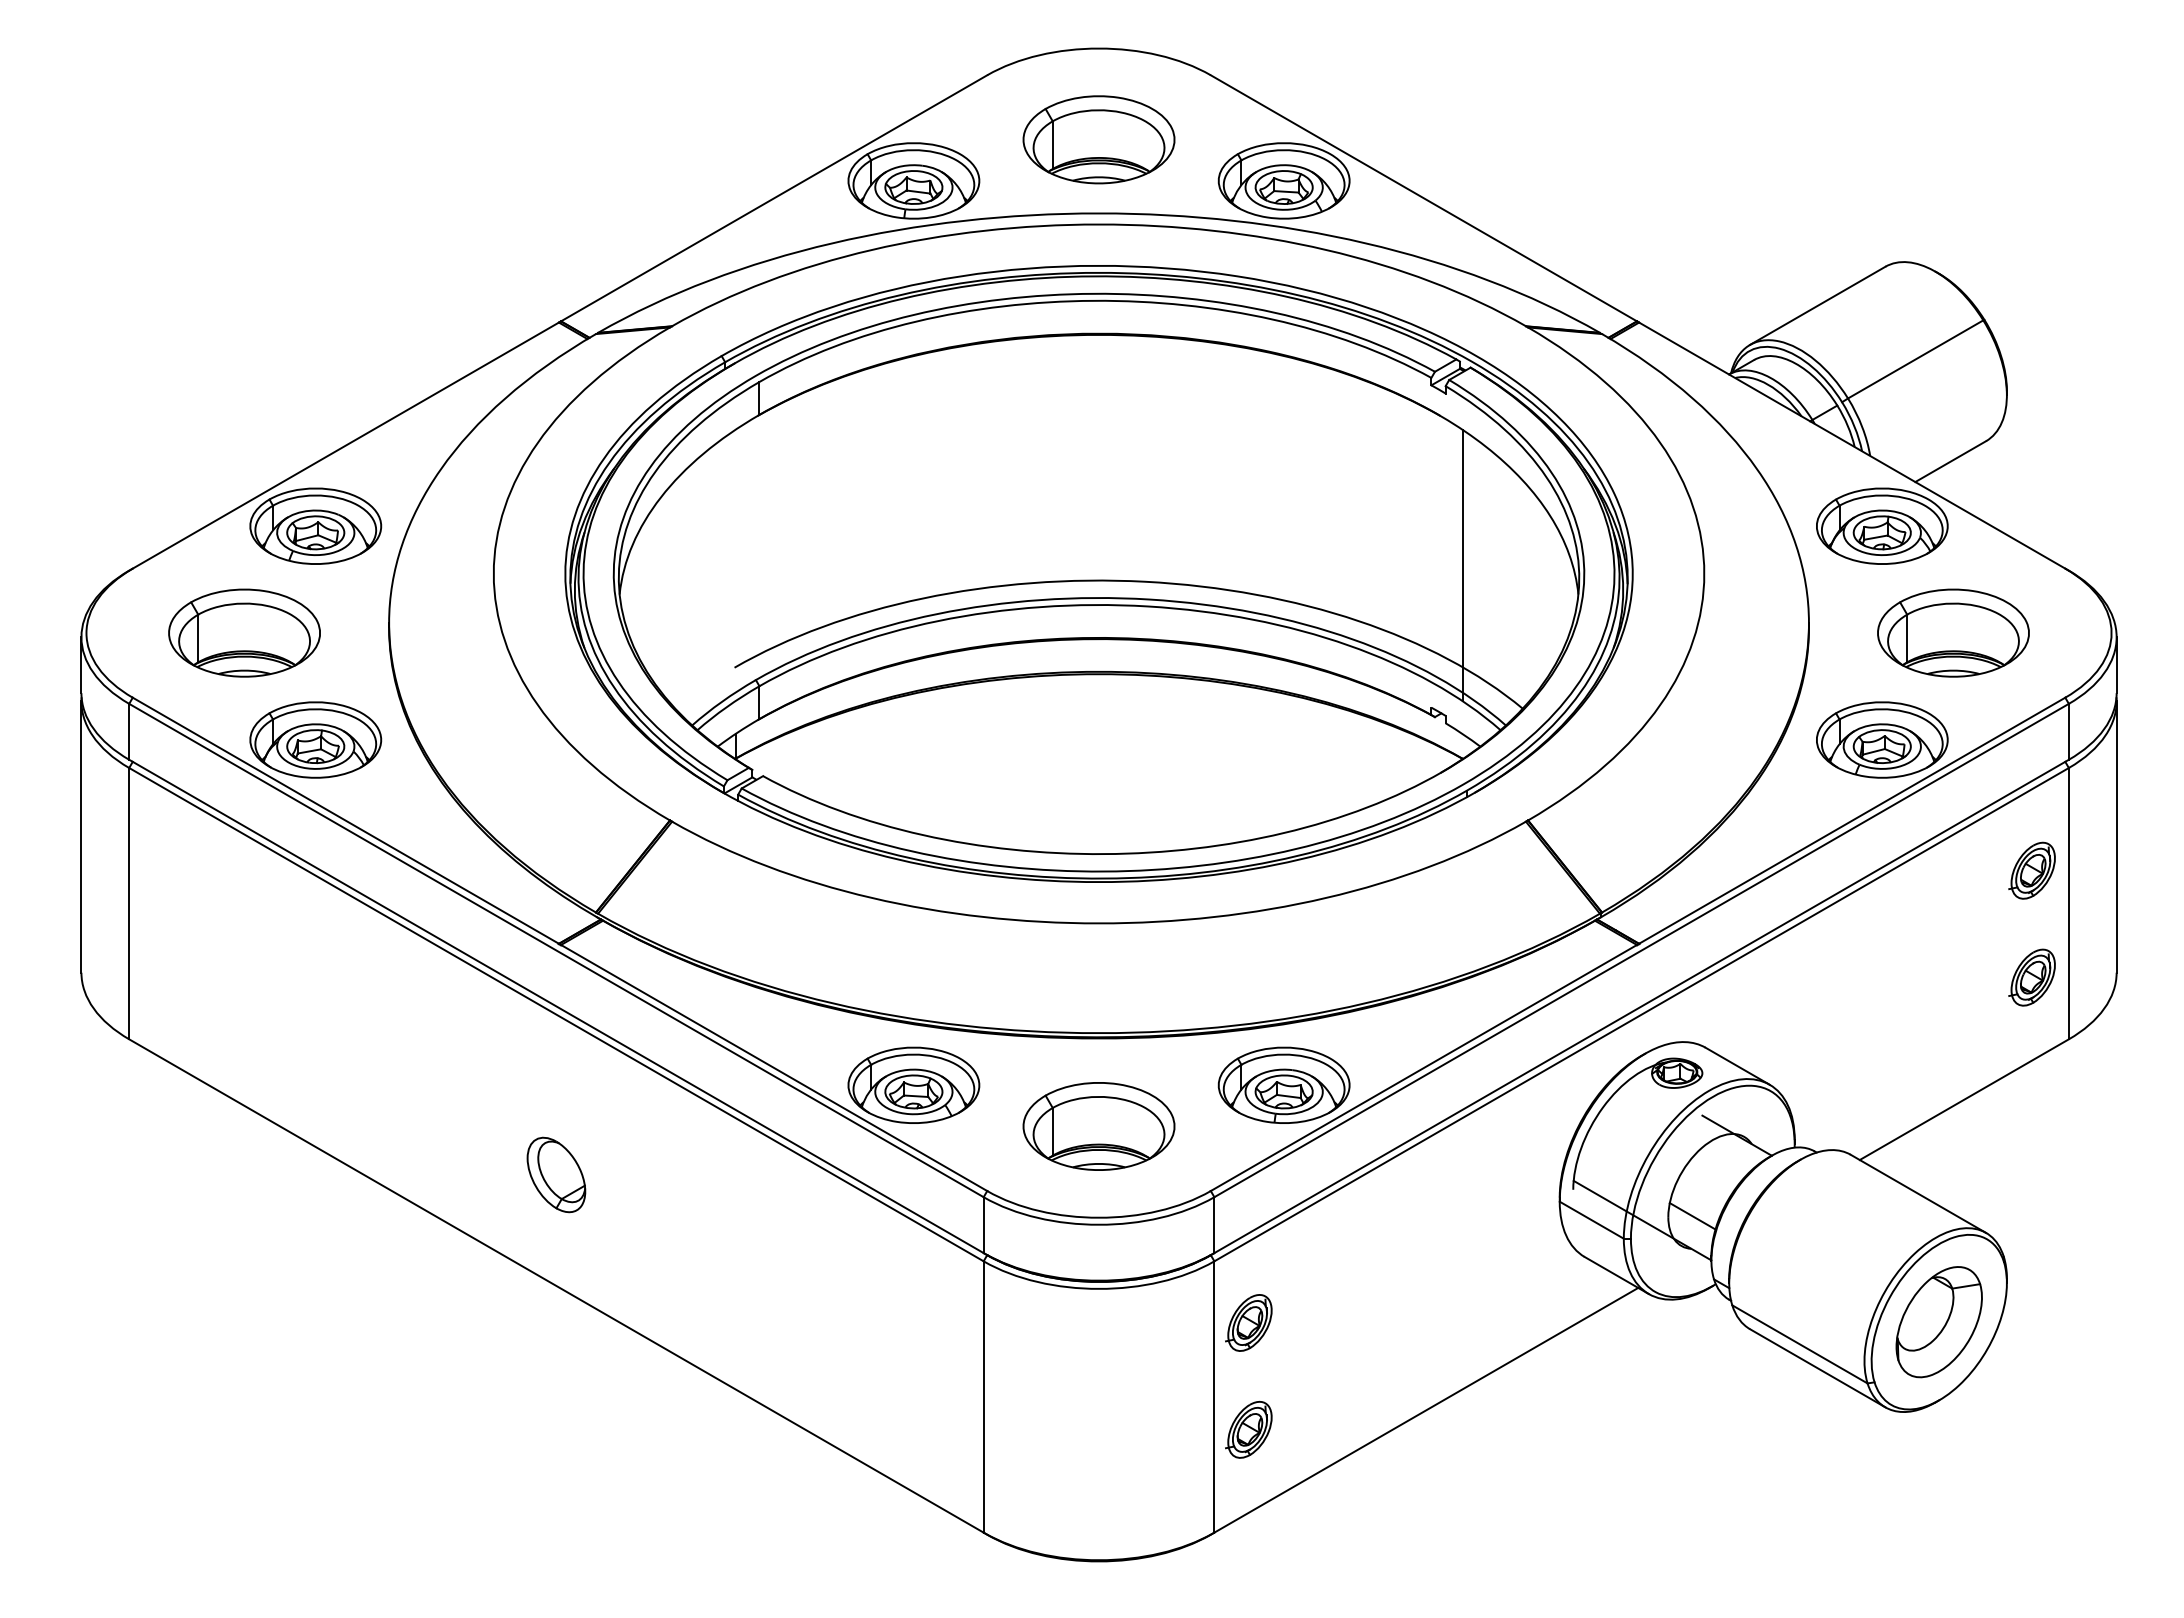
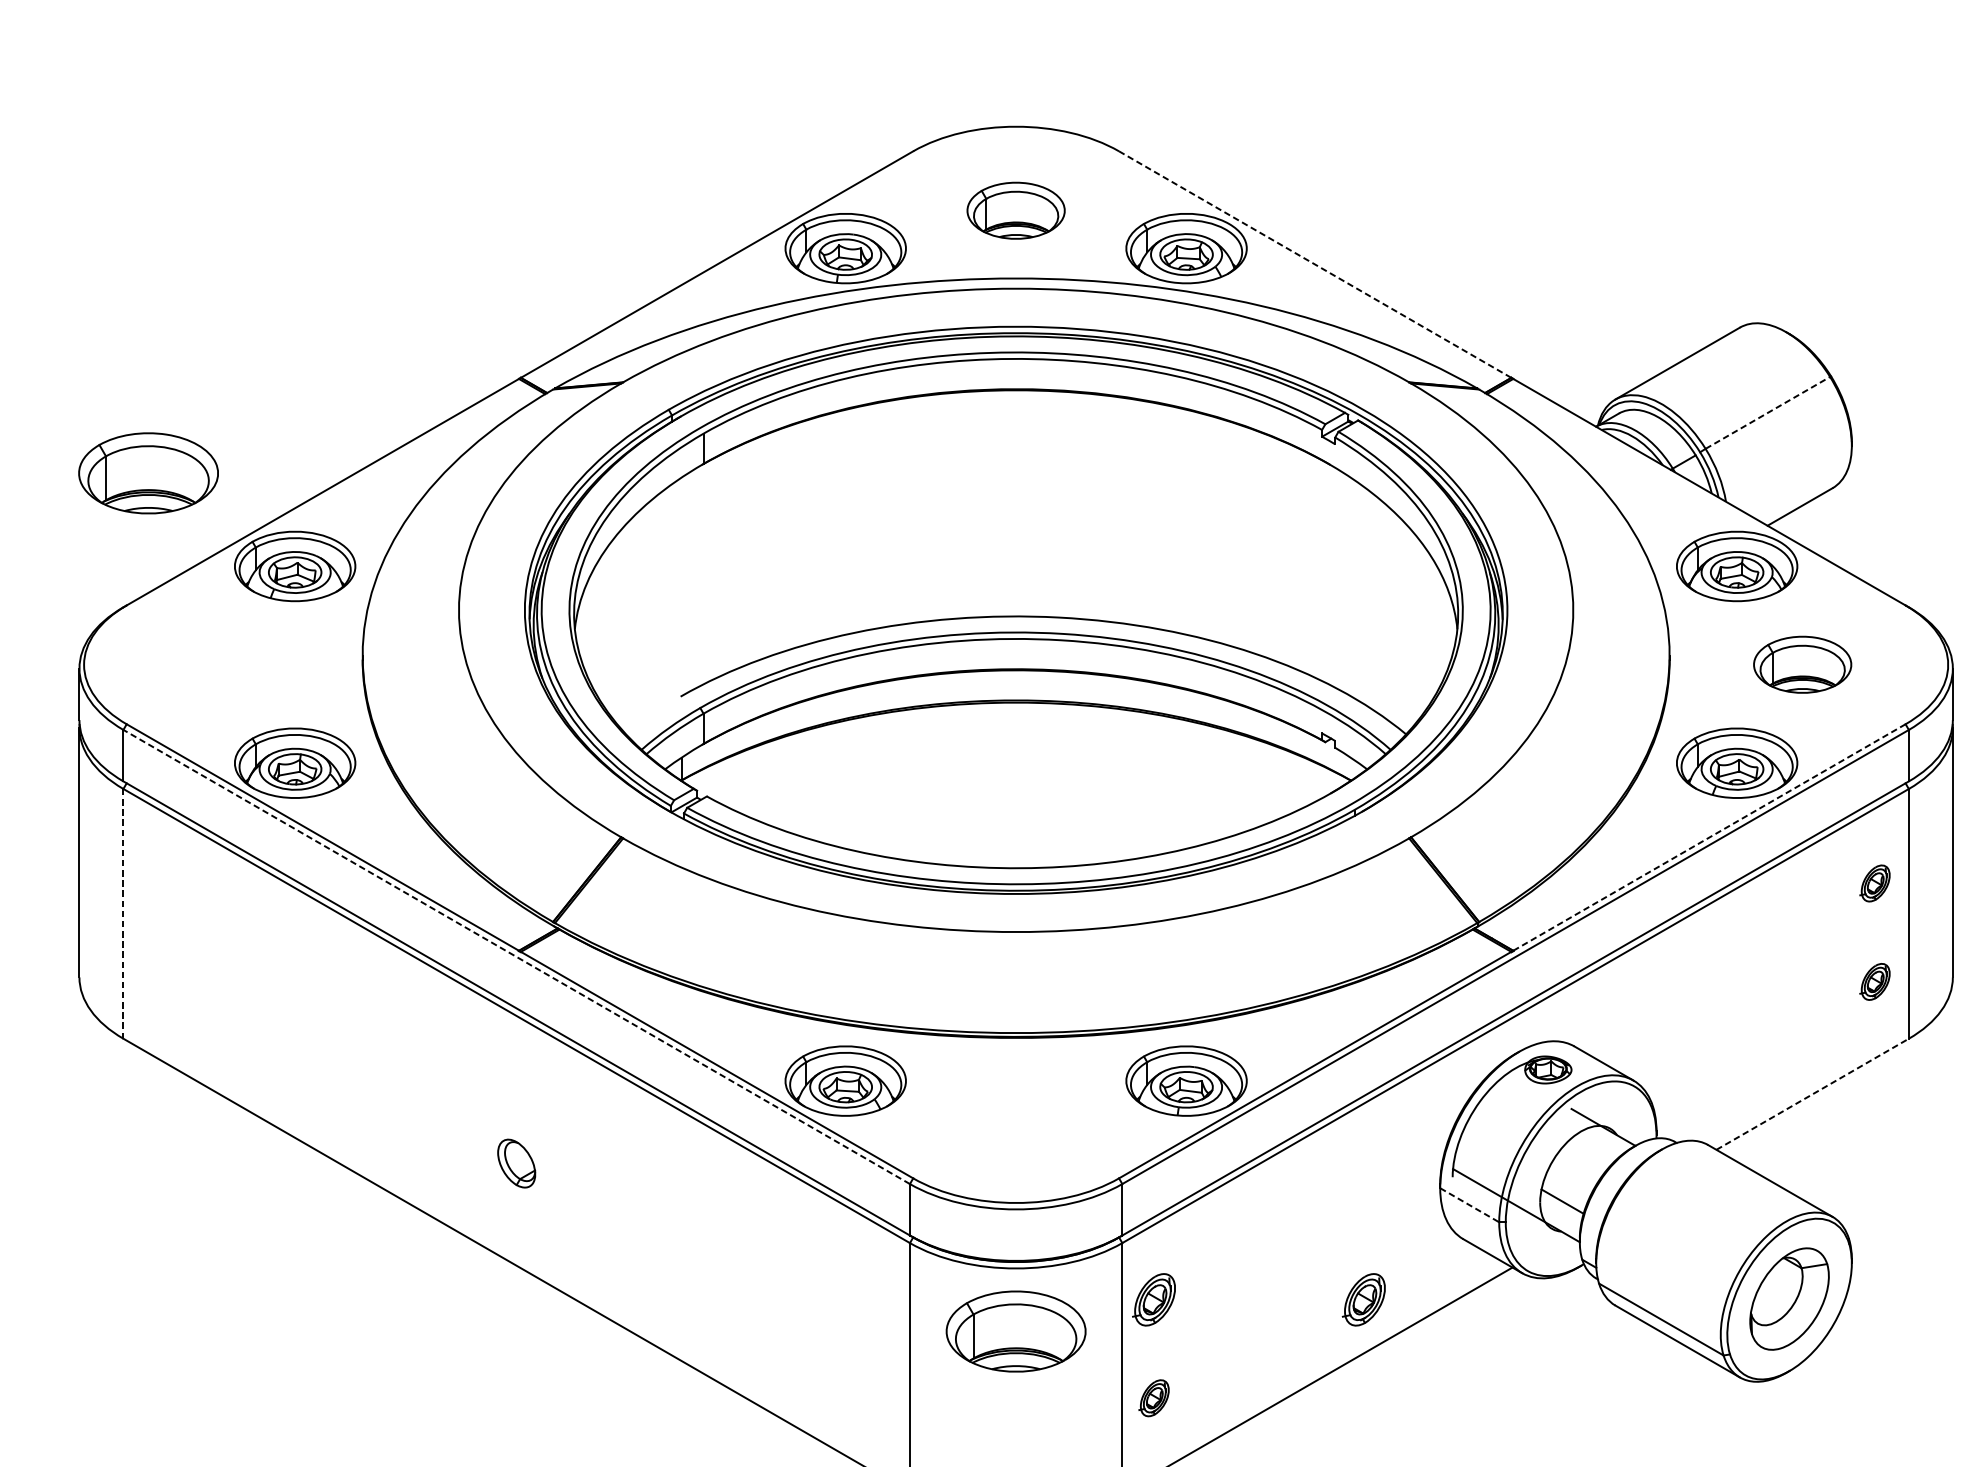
part: (1098, 139) -> (1015, 210), size x0.7
line: (1423, 198) -> (1314, 264), solid -> dashed
line: (1916, 359) -> (1768, 412), solid -> dashed
line: (1462, 565) -> (1350, 602), removed
part: (244, 632) -> (148, 472), moved
part: (1953, 632) -> (1802, 664), size x0.7
line: (1852, 820) -> (1709, 837), solid -> dashed
part: (2031, 870) -> (1874, 883), size x0.7
line: (129, 903) -> (123, 913), solid -> dashed
line: (556, 950) -> (516, 956), solid -> dashed
part: (2031, 977) -> (1874, 981), size x0.7
line: (1964, 1099) -> (1812, 1094), solid -> dashed
part: (1098, 1126) -> (1015, 1331), moved
part: (556, 1174) -> (516, 1163), size x0.7
line: (1591, 1220) -> (1469, 1205), solid -> dashed
part: (1476, 1322) -> (1363, 1299), added
part: (1248, 1429) -> (1153, 1397), size x0.7

